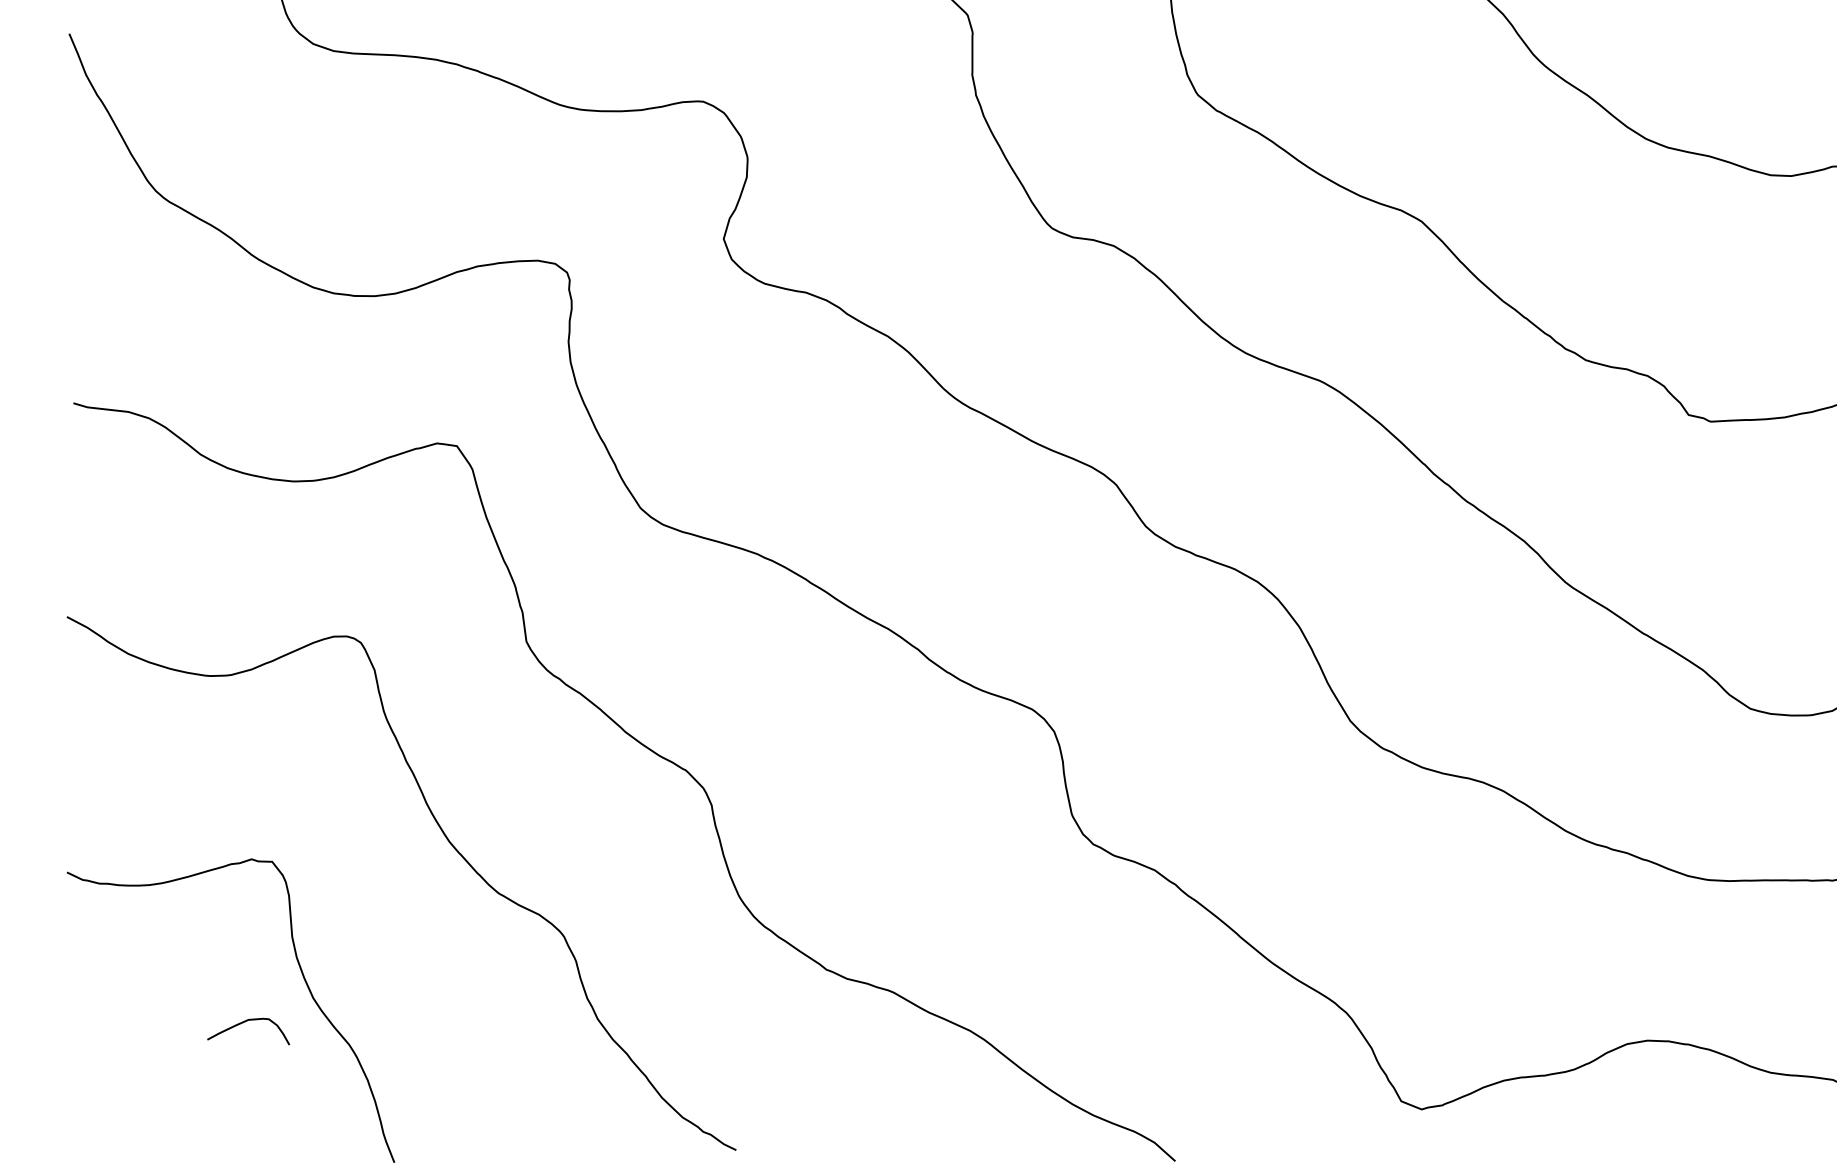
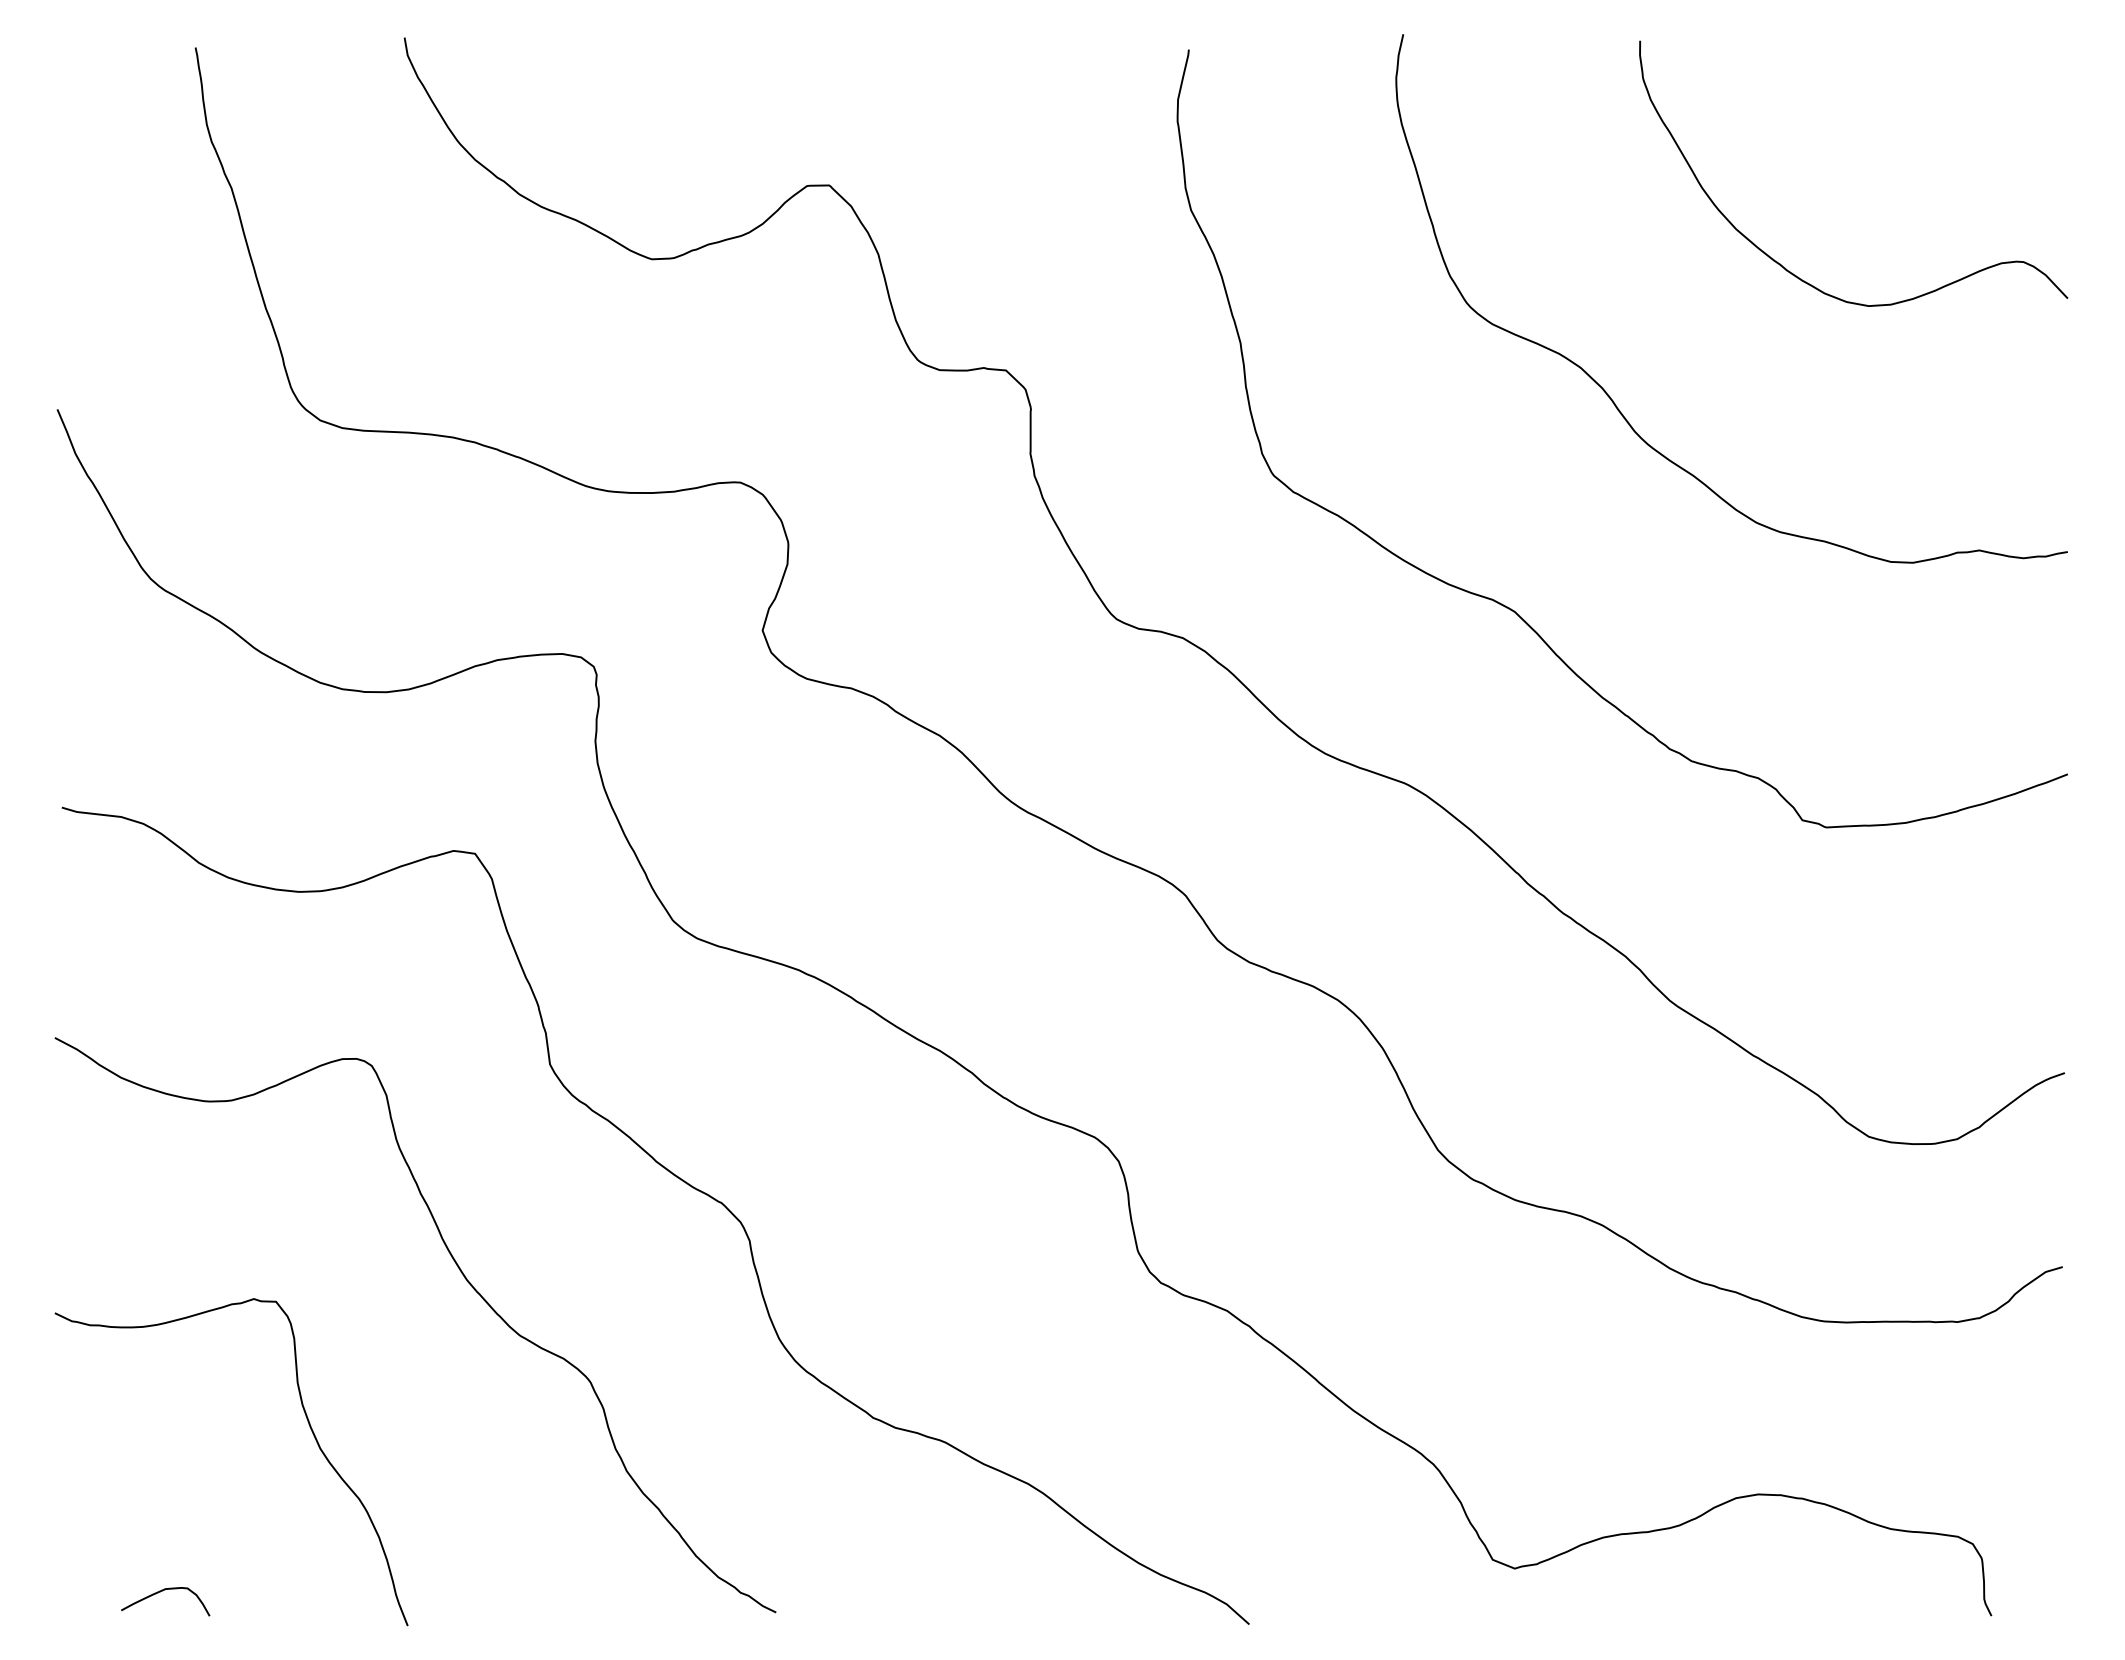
curve: (243, 1023) -> (160, 1592), moved

